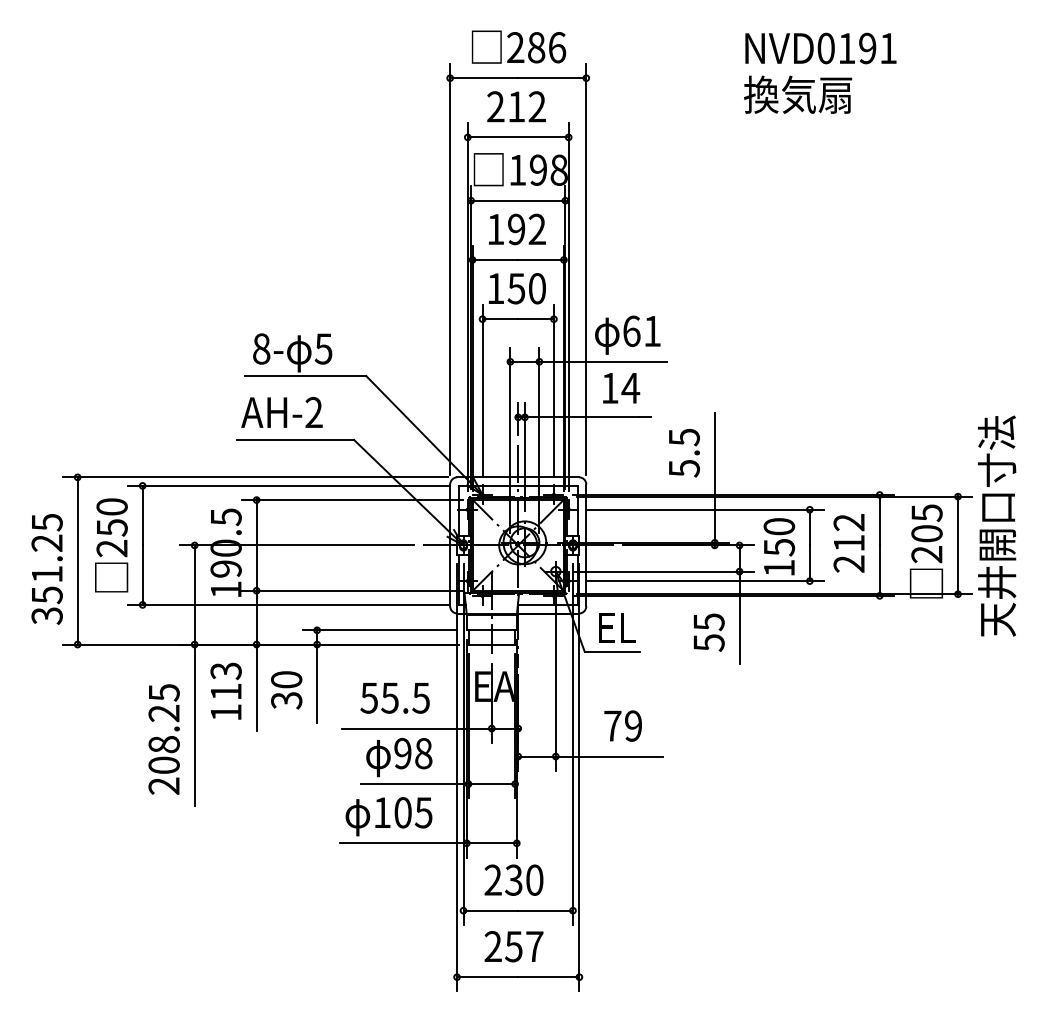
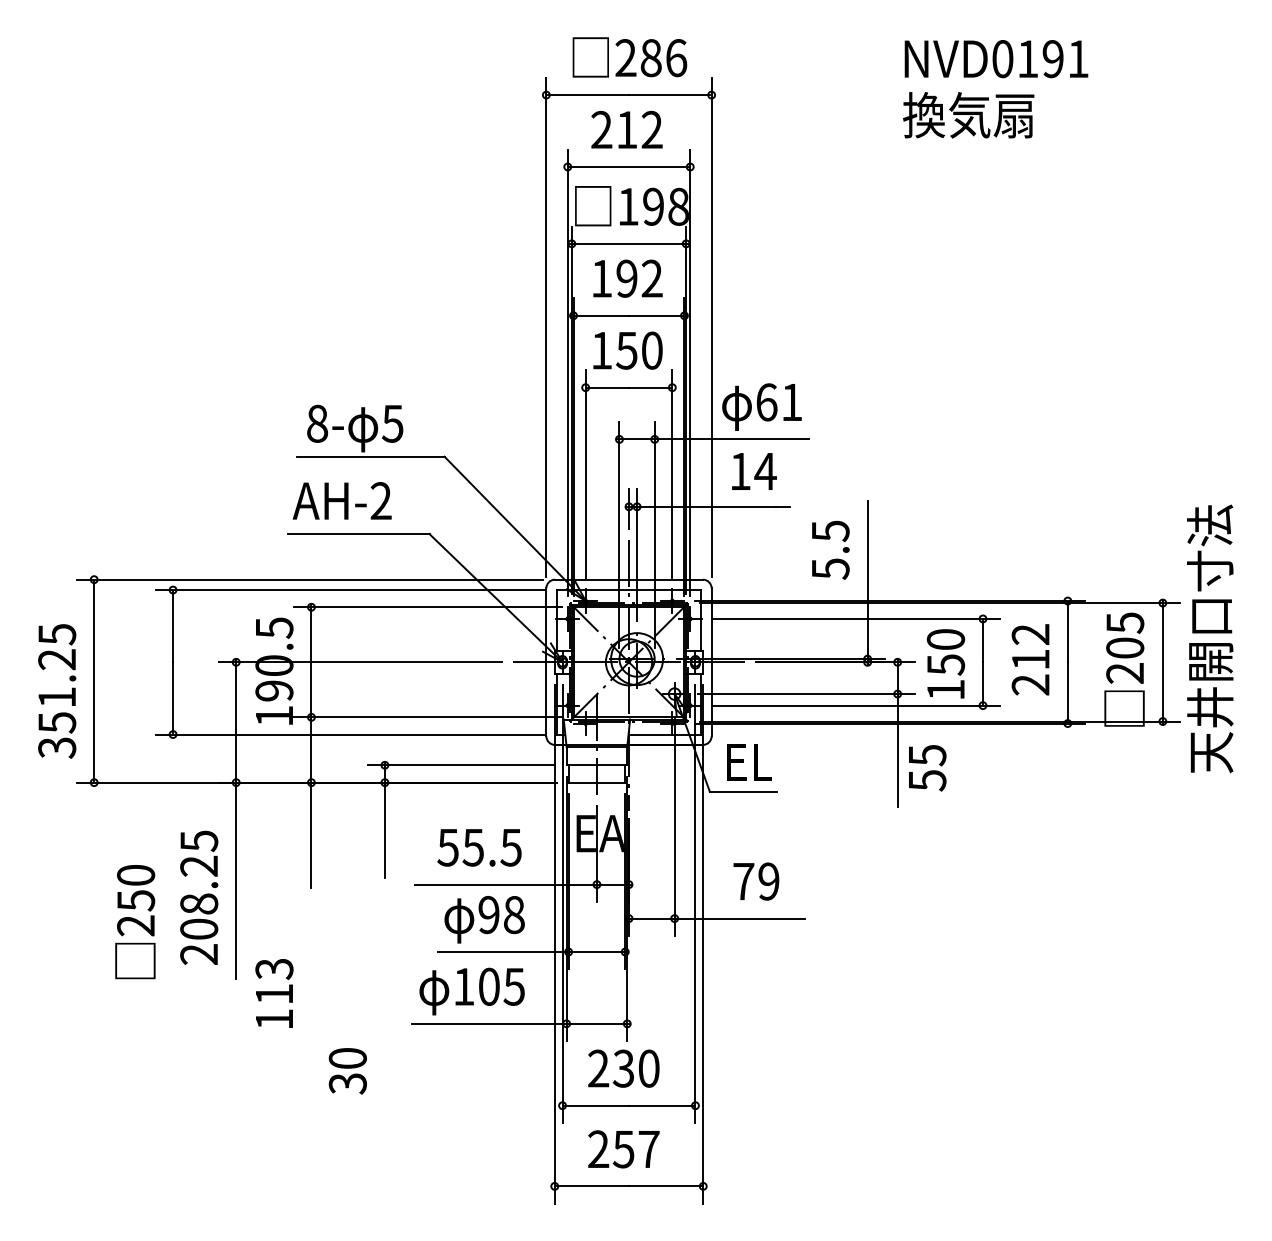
text: (111, 545) -> (135, 922), moved
text: (708, 632) -> (926, 767), moved
text: (225, 690) -> (273, 992), moved
text: (286, 690) -> (347, 1071), moved

